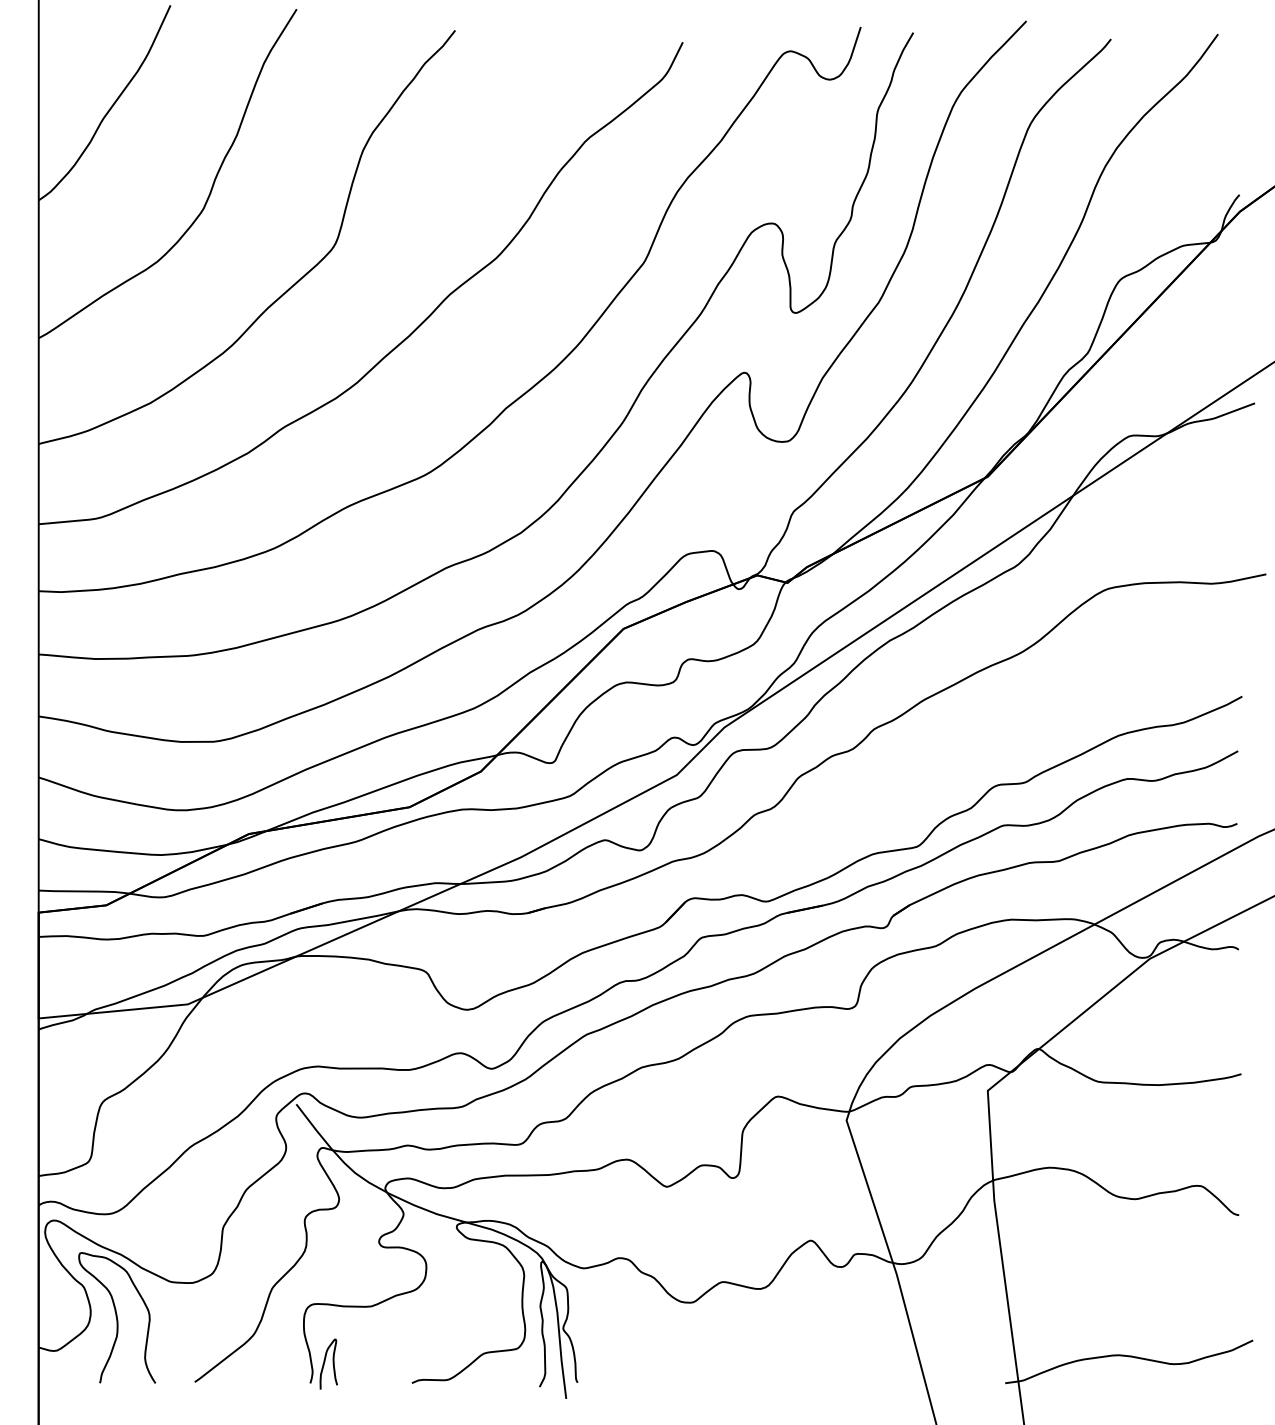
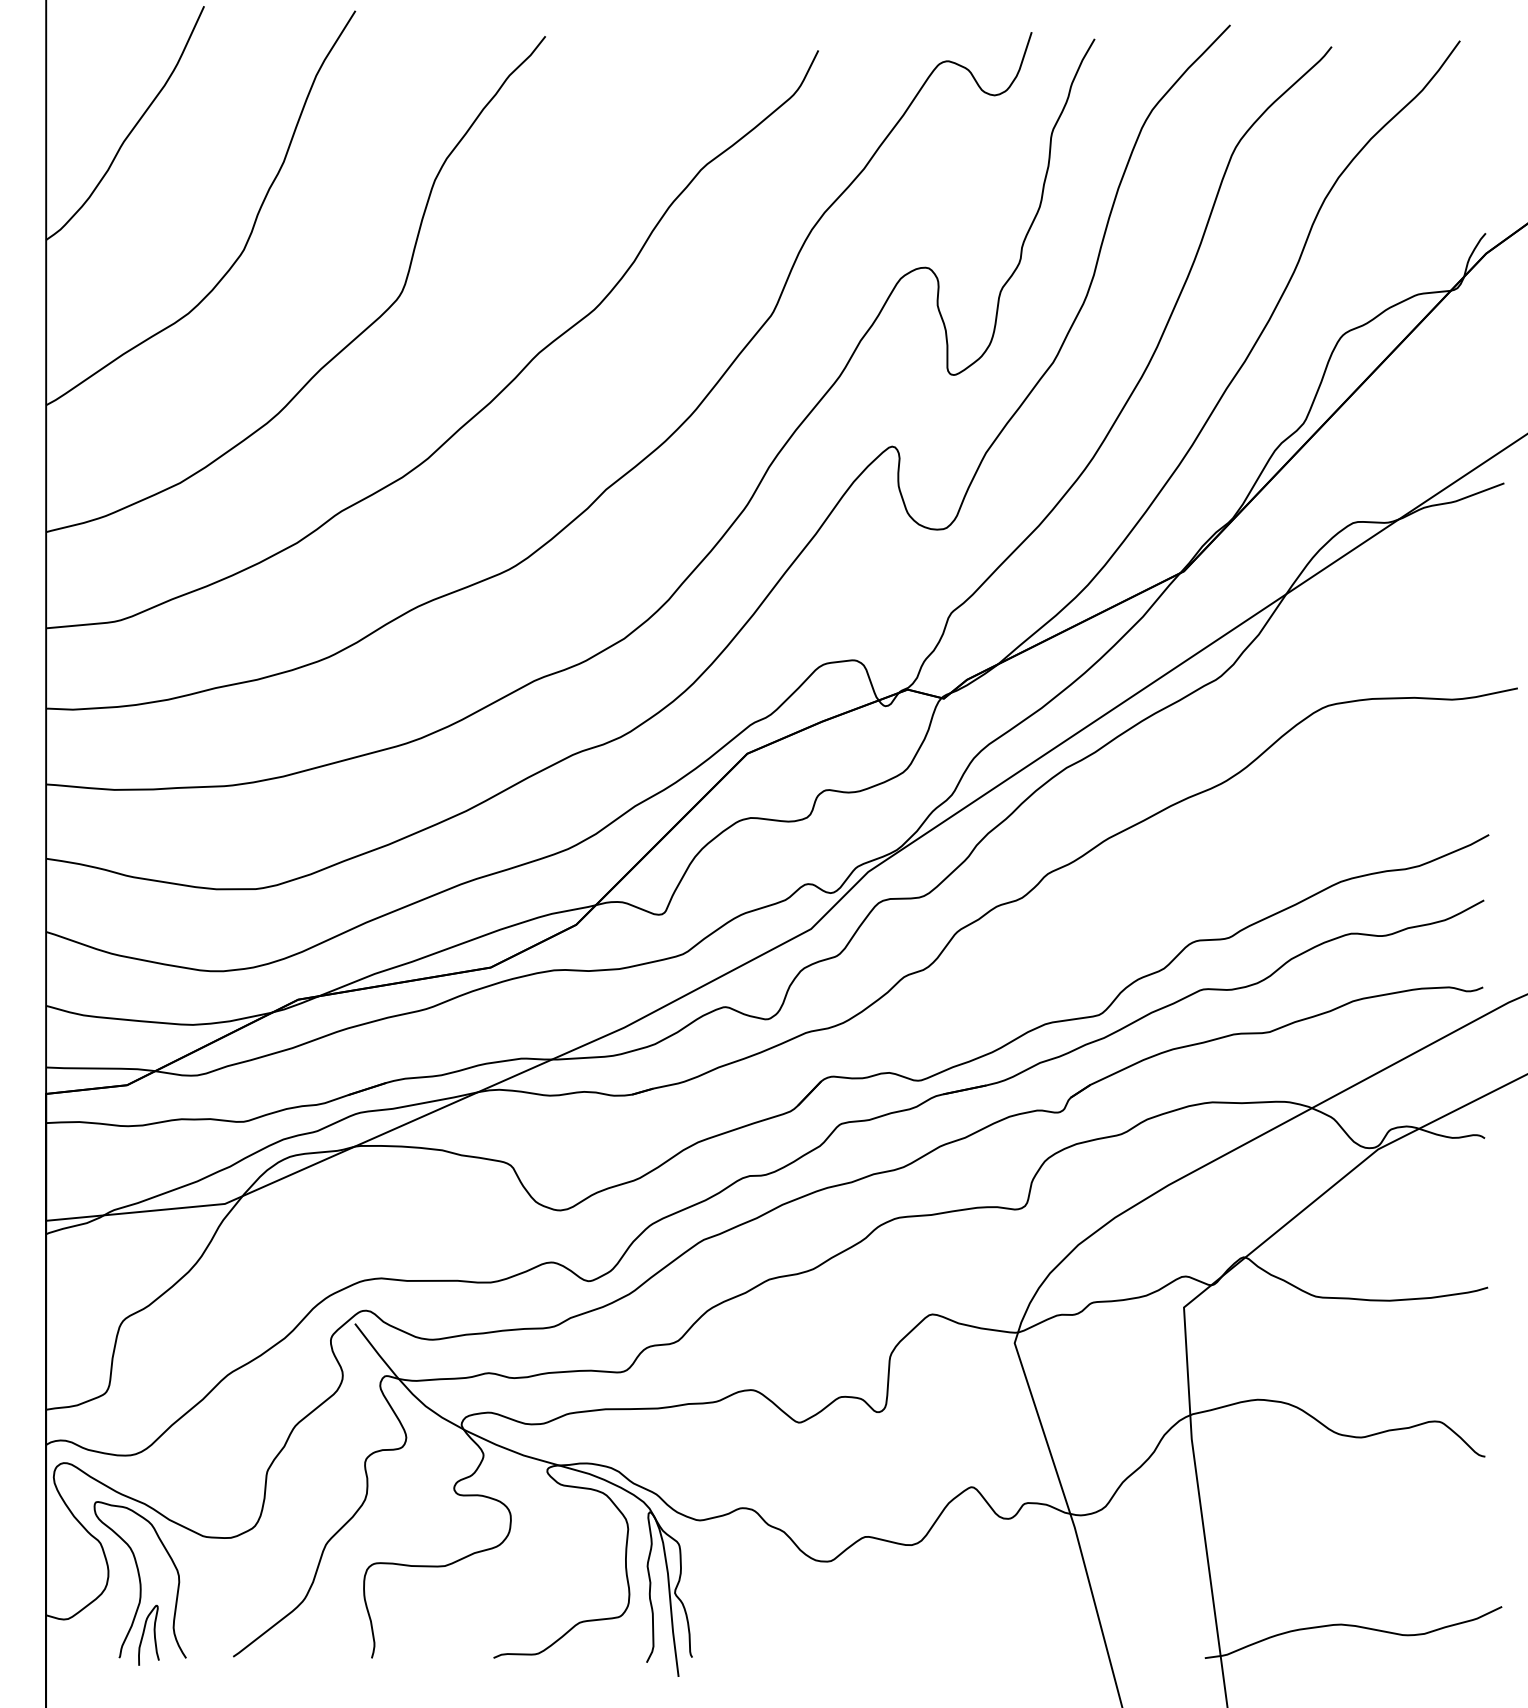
curve: (325, 1362) -> (144, 1633), moved

